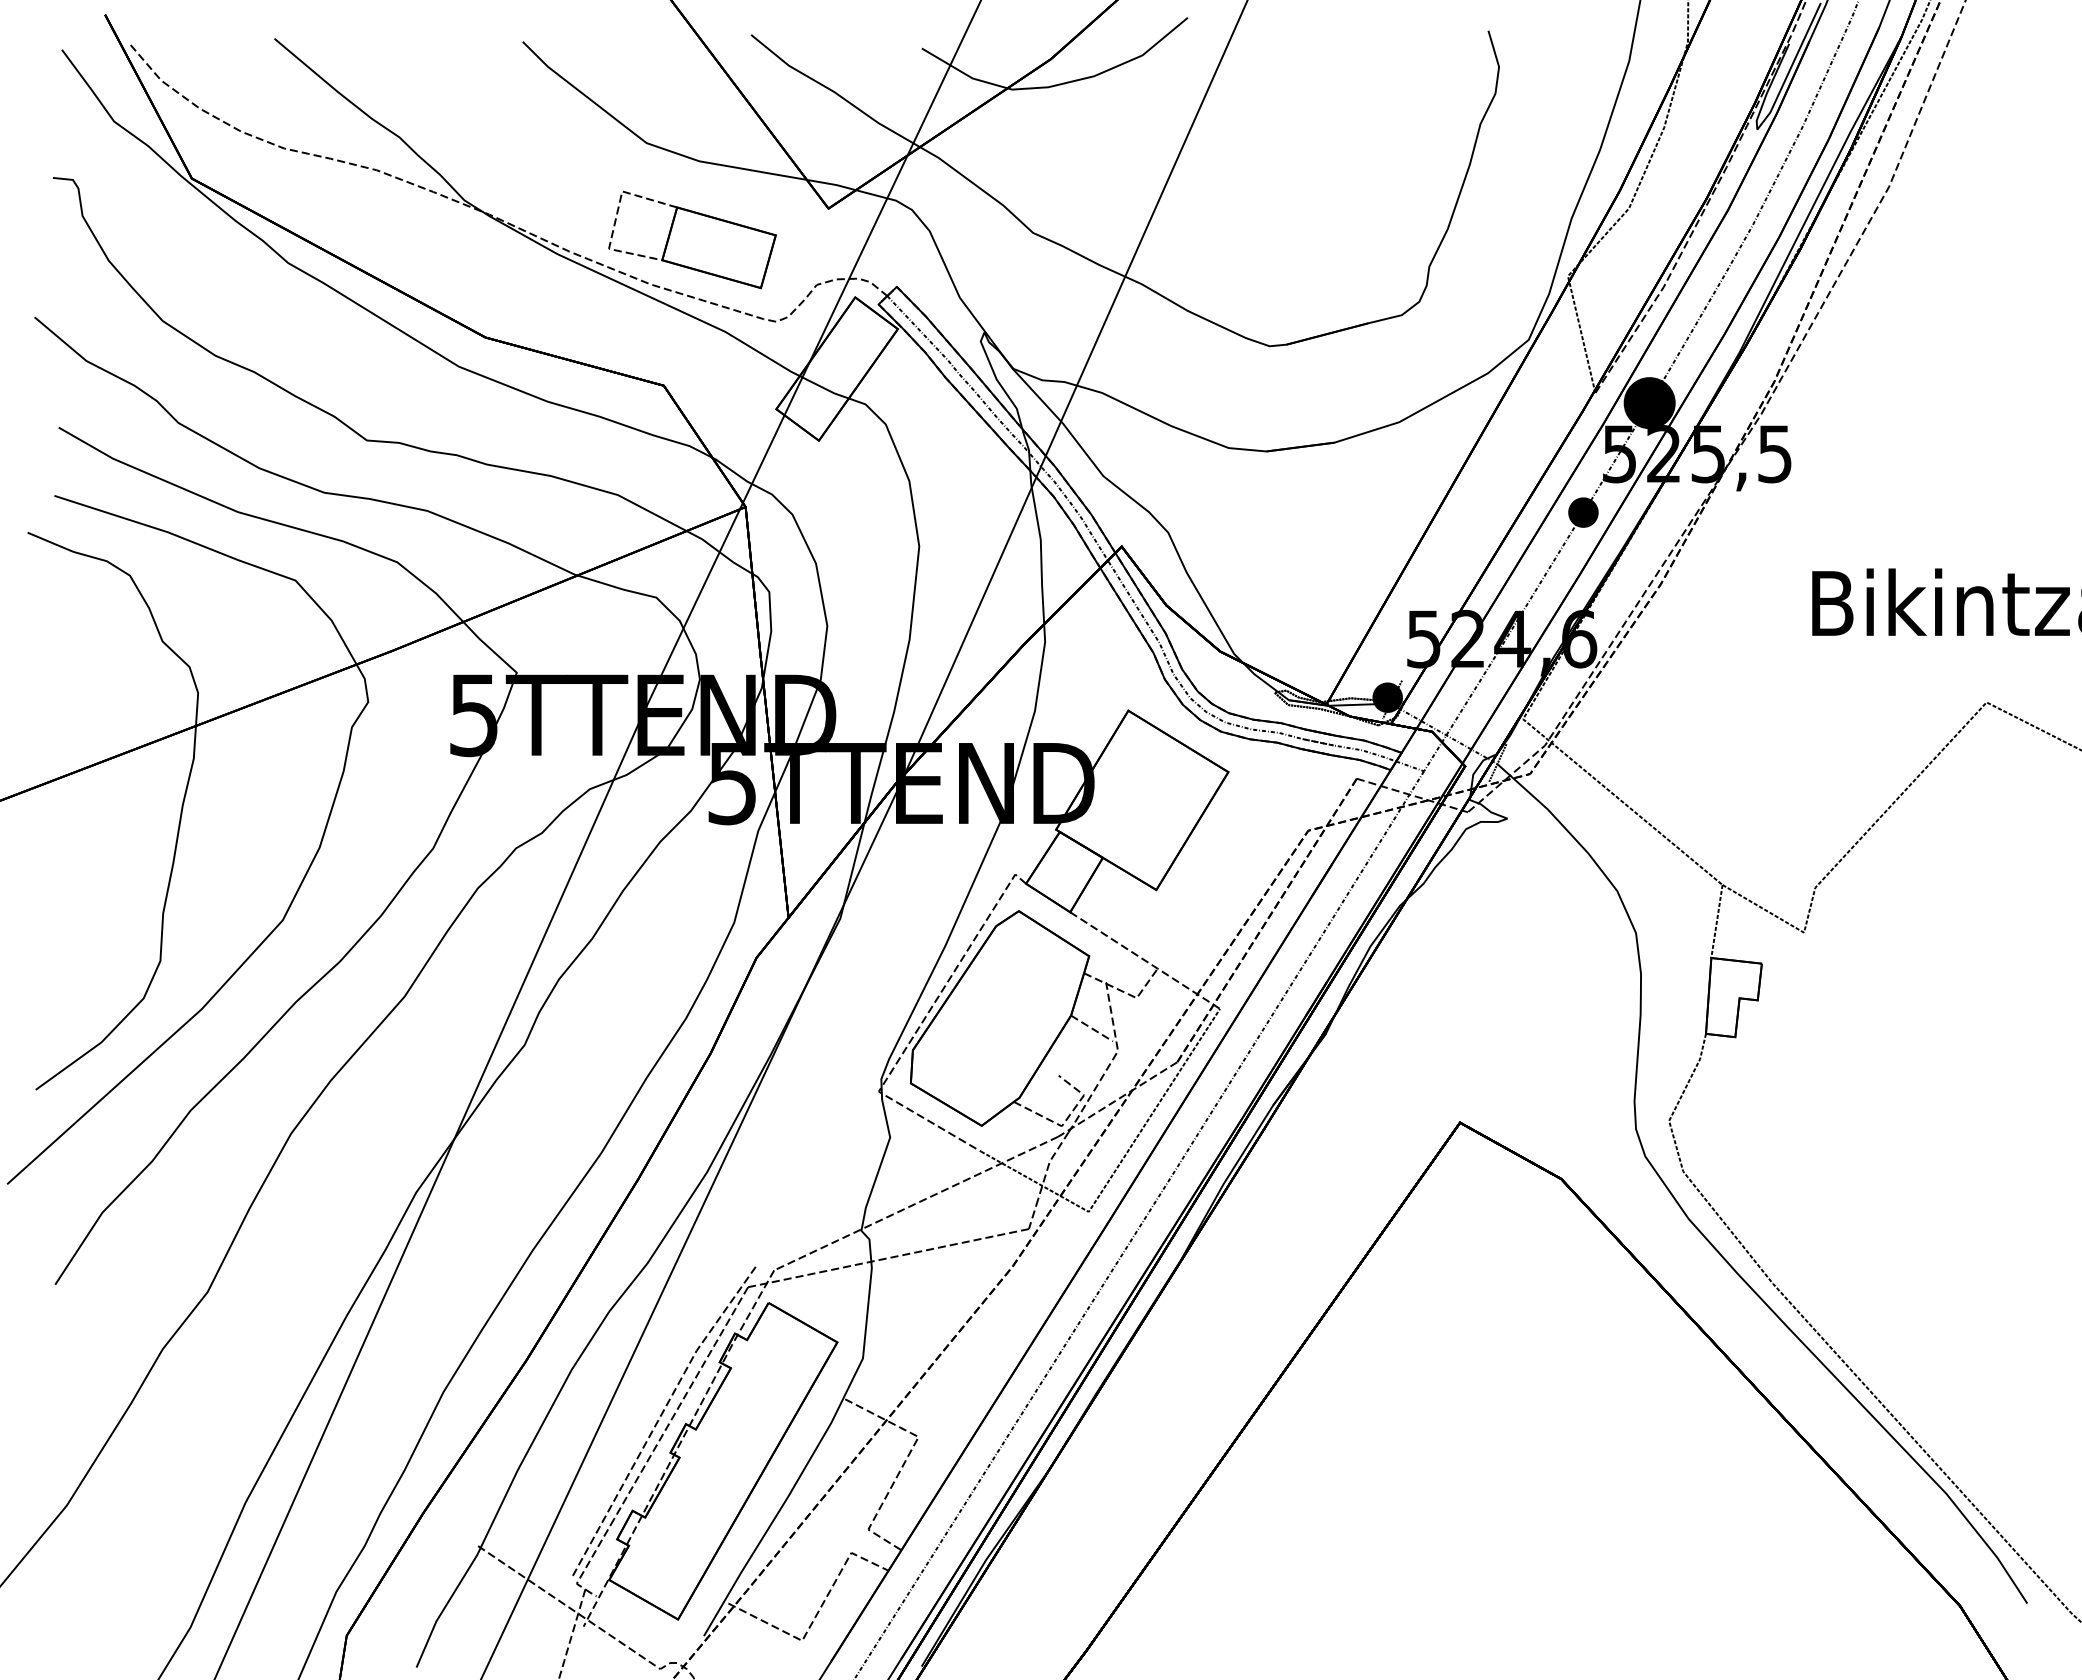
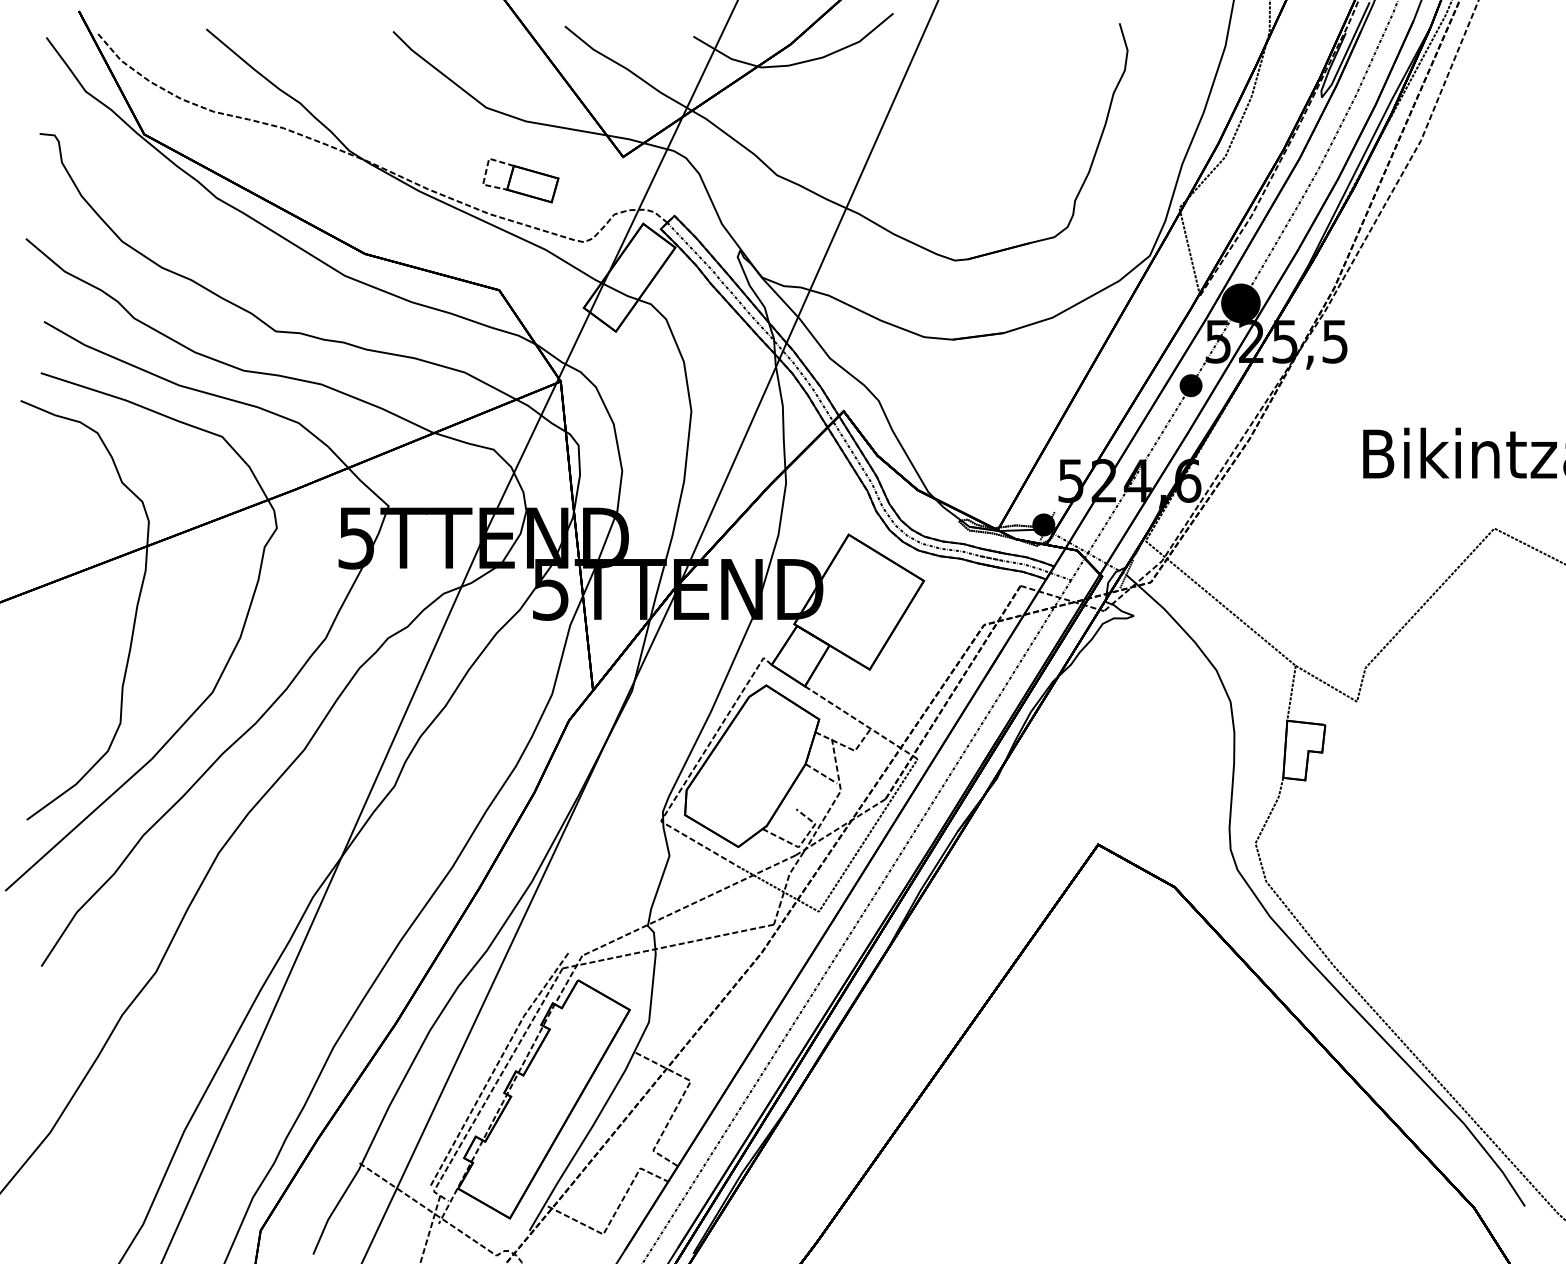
part: (692, 239) -> (520, 180), size x0.6

